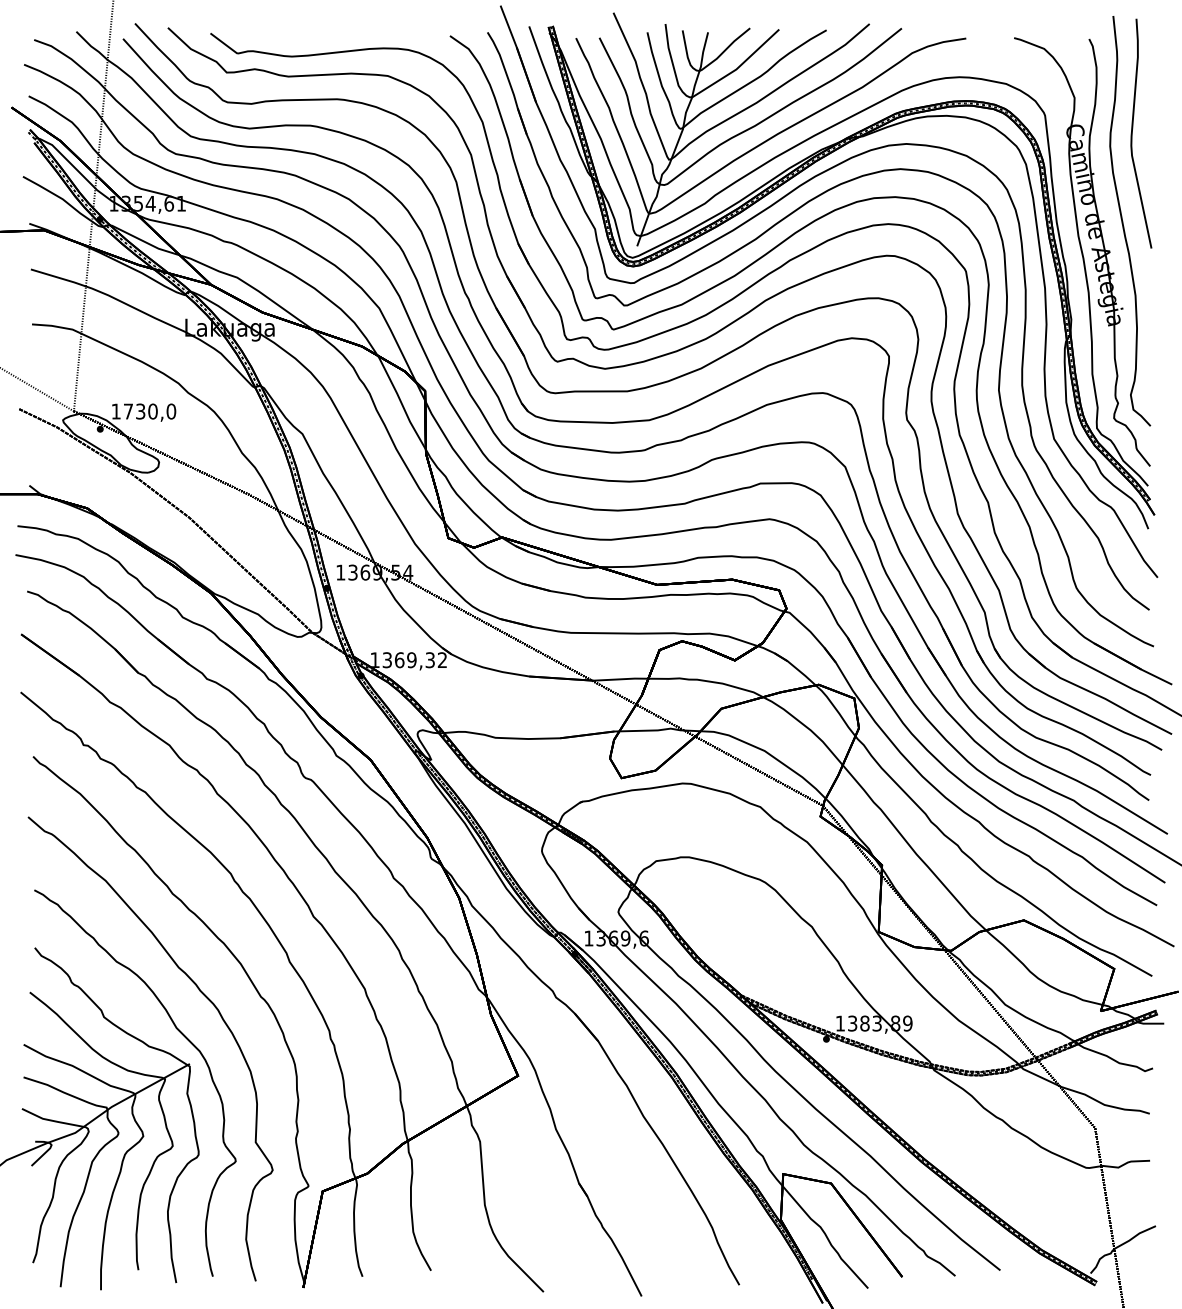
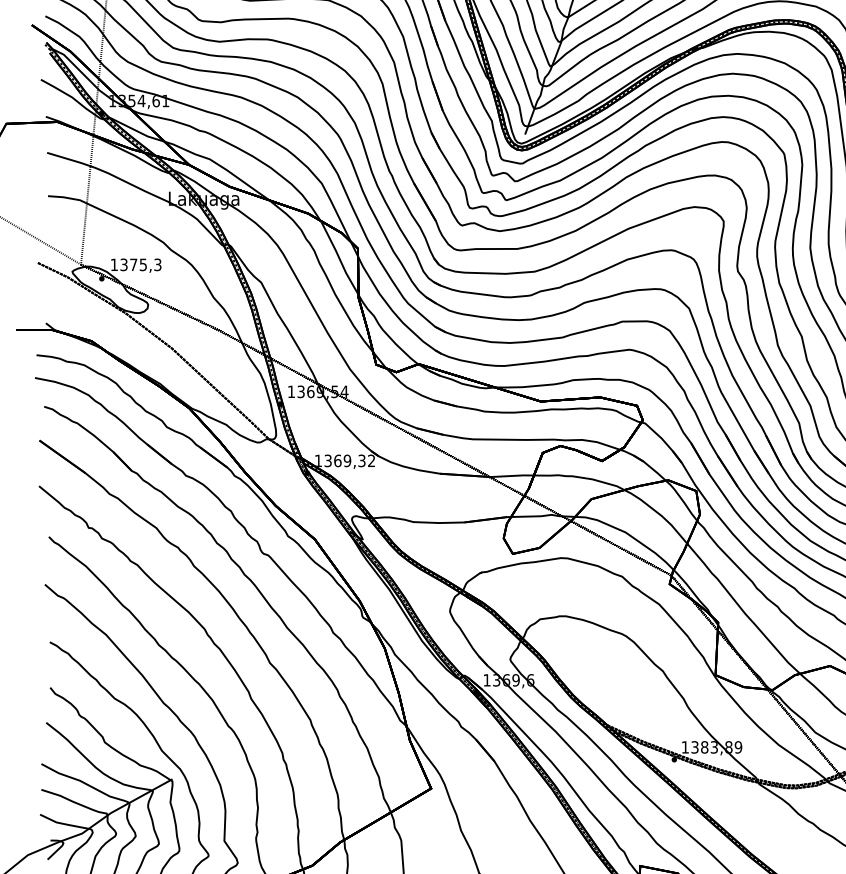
text: (149, 411) -> (140, 264), 1730,0 -> 1375,3

